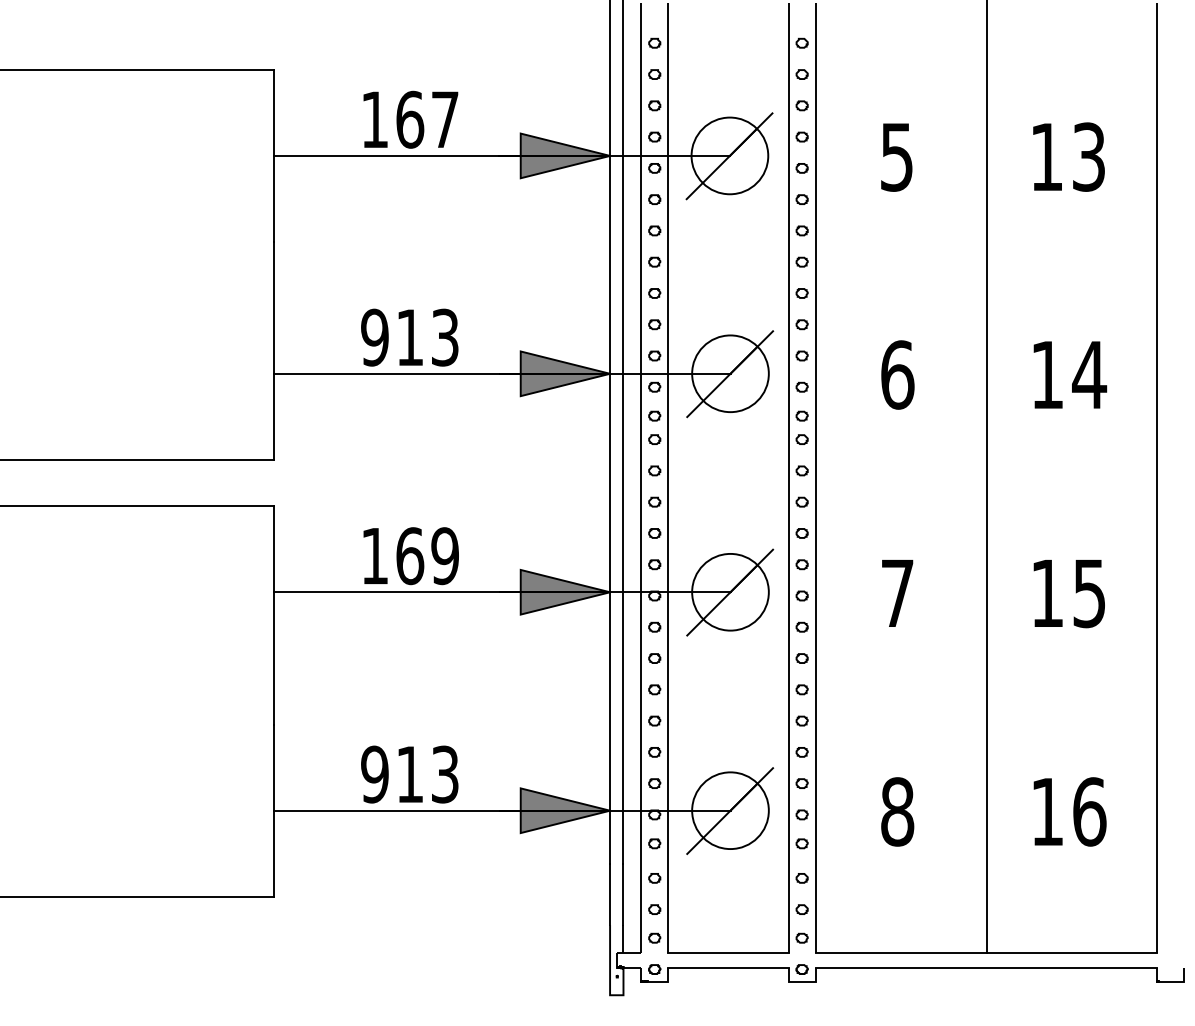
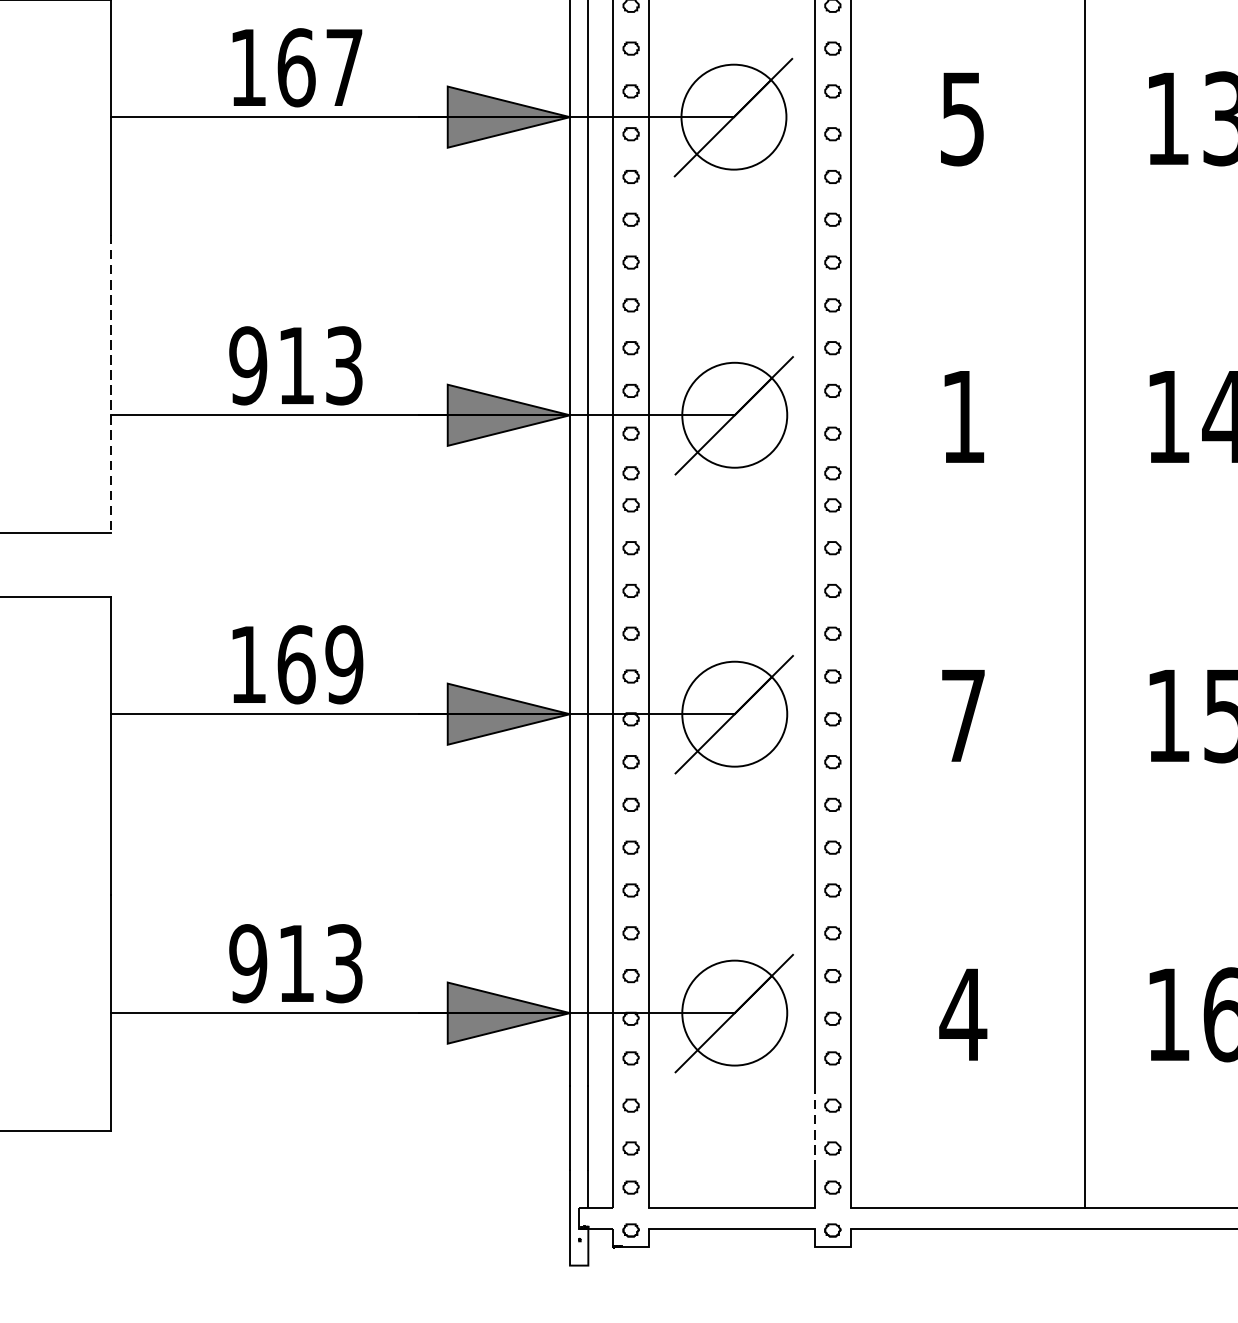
line: (274, 350) -> (110, 383), solid -> dashed
text: (897, 374) -> (963, 416), 6 -> 1
text: (897, 811) -> (963, 1014), 8 -> 4
line: (788, 894) -> (814, 1127), solid -> dashed

